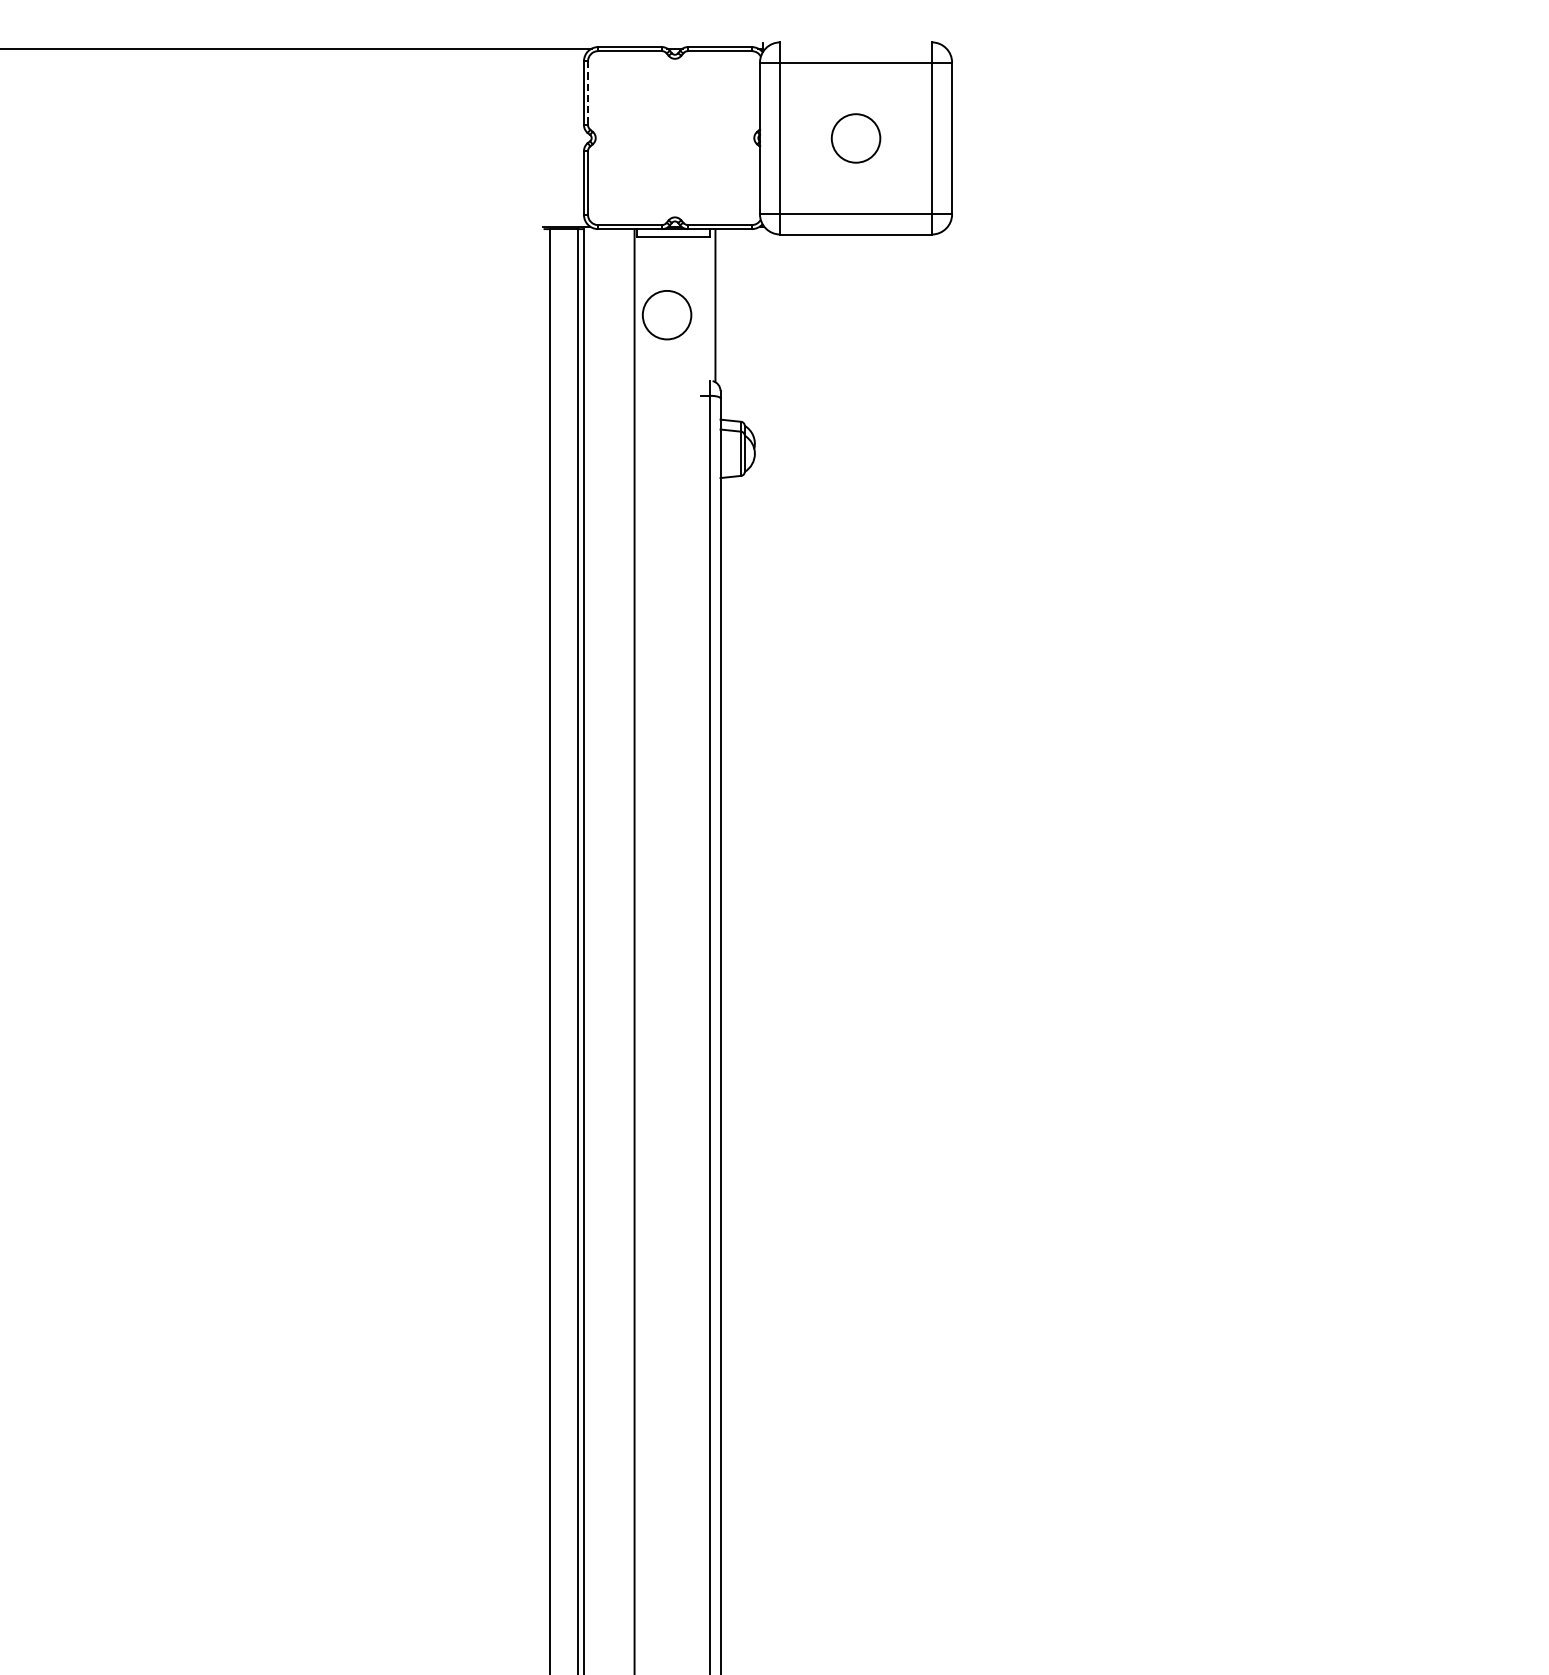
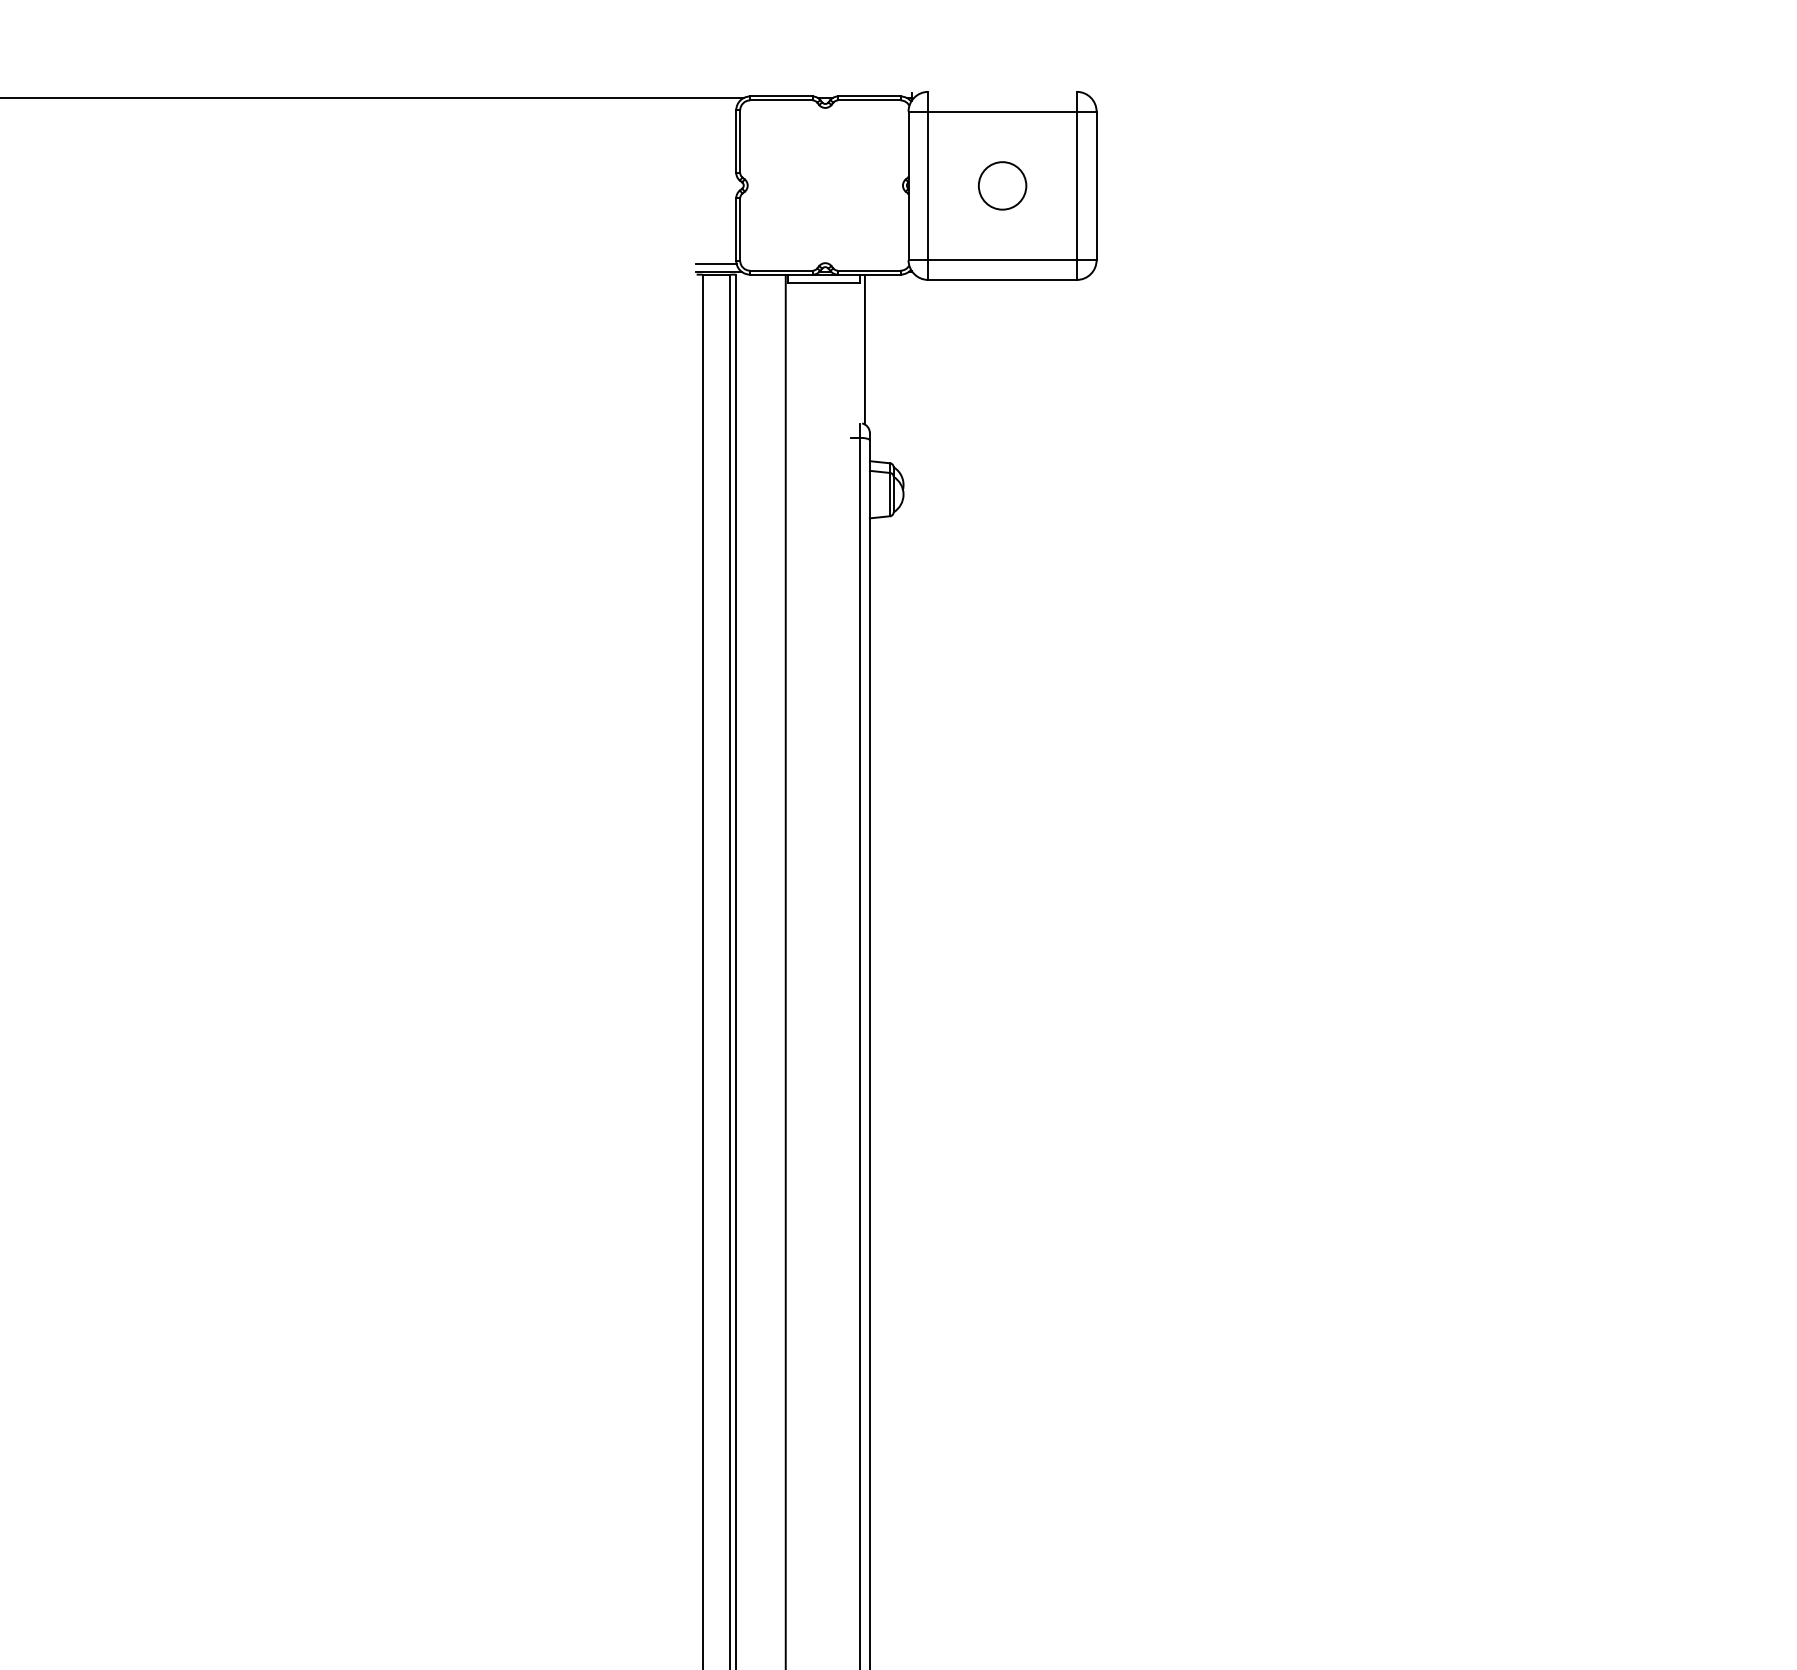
line: (588, 94) -> (740, 142), dashed -> solid
line: (563, 218) -> (716, 264), added
circle: (666, 314) -> (817, 358), removed

